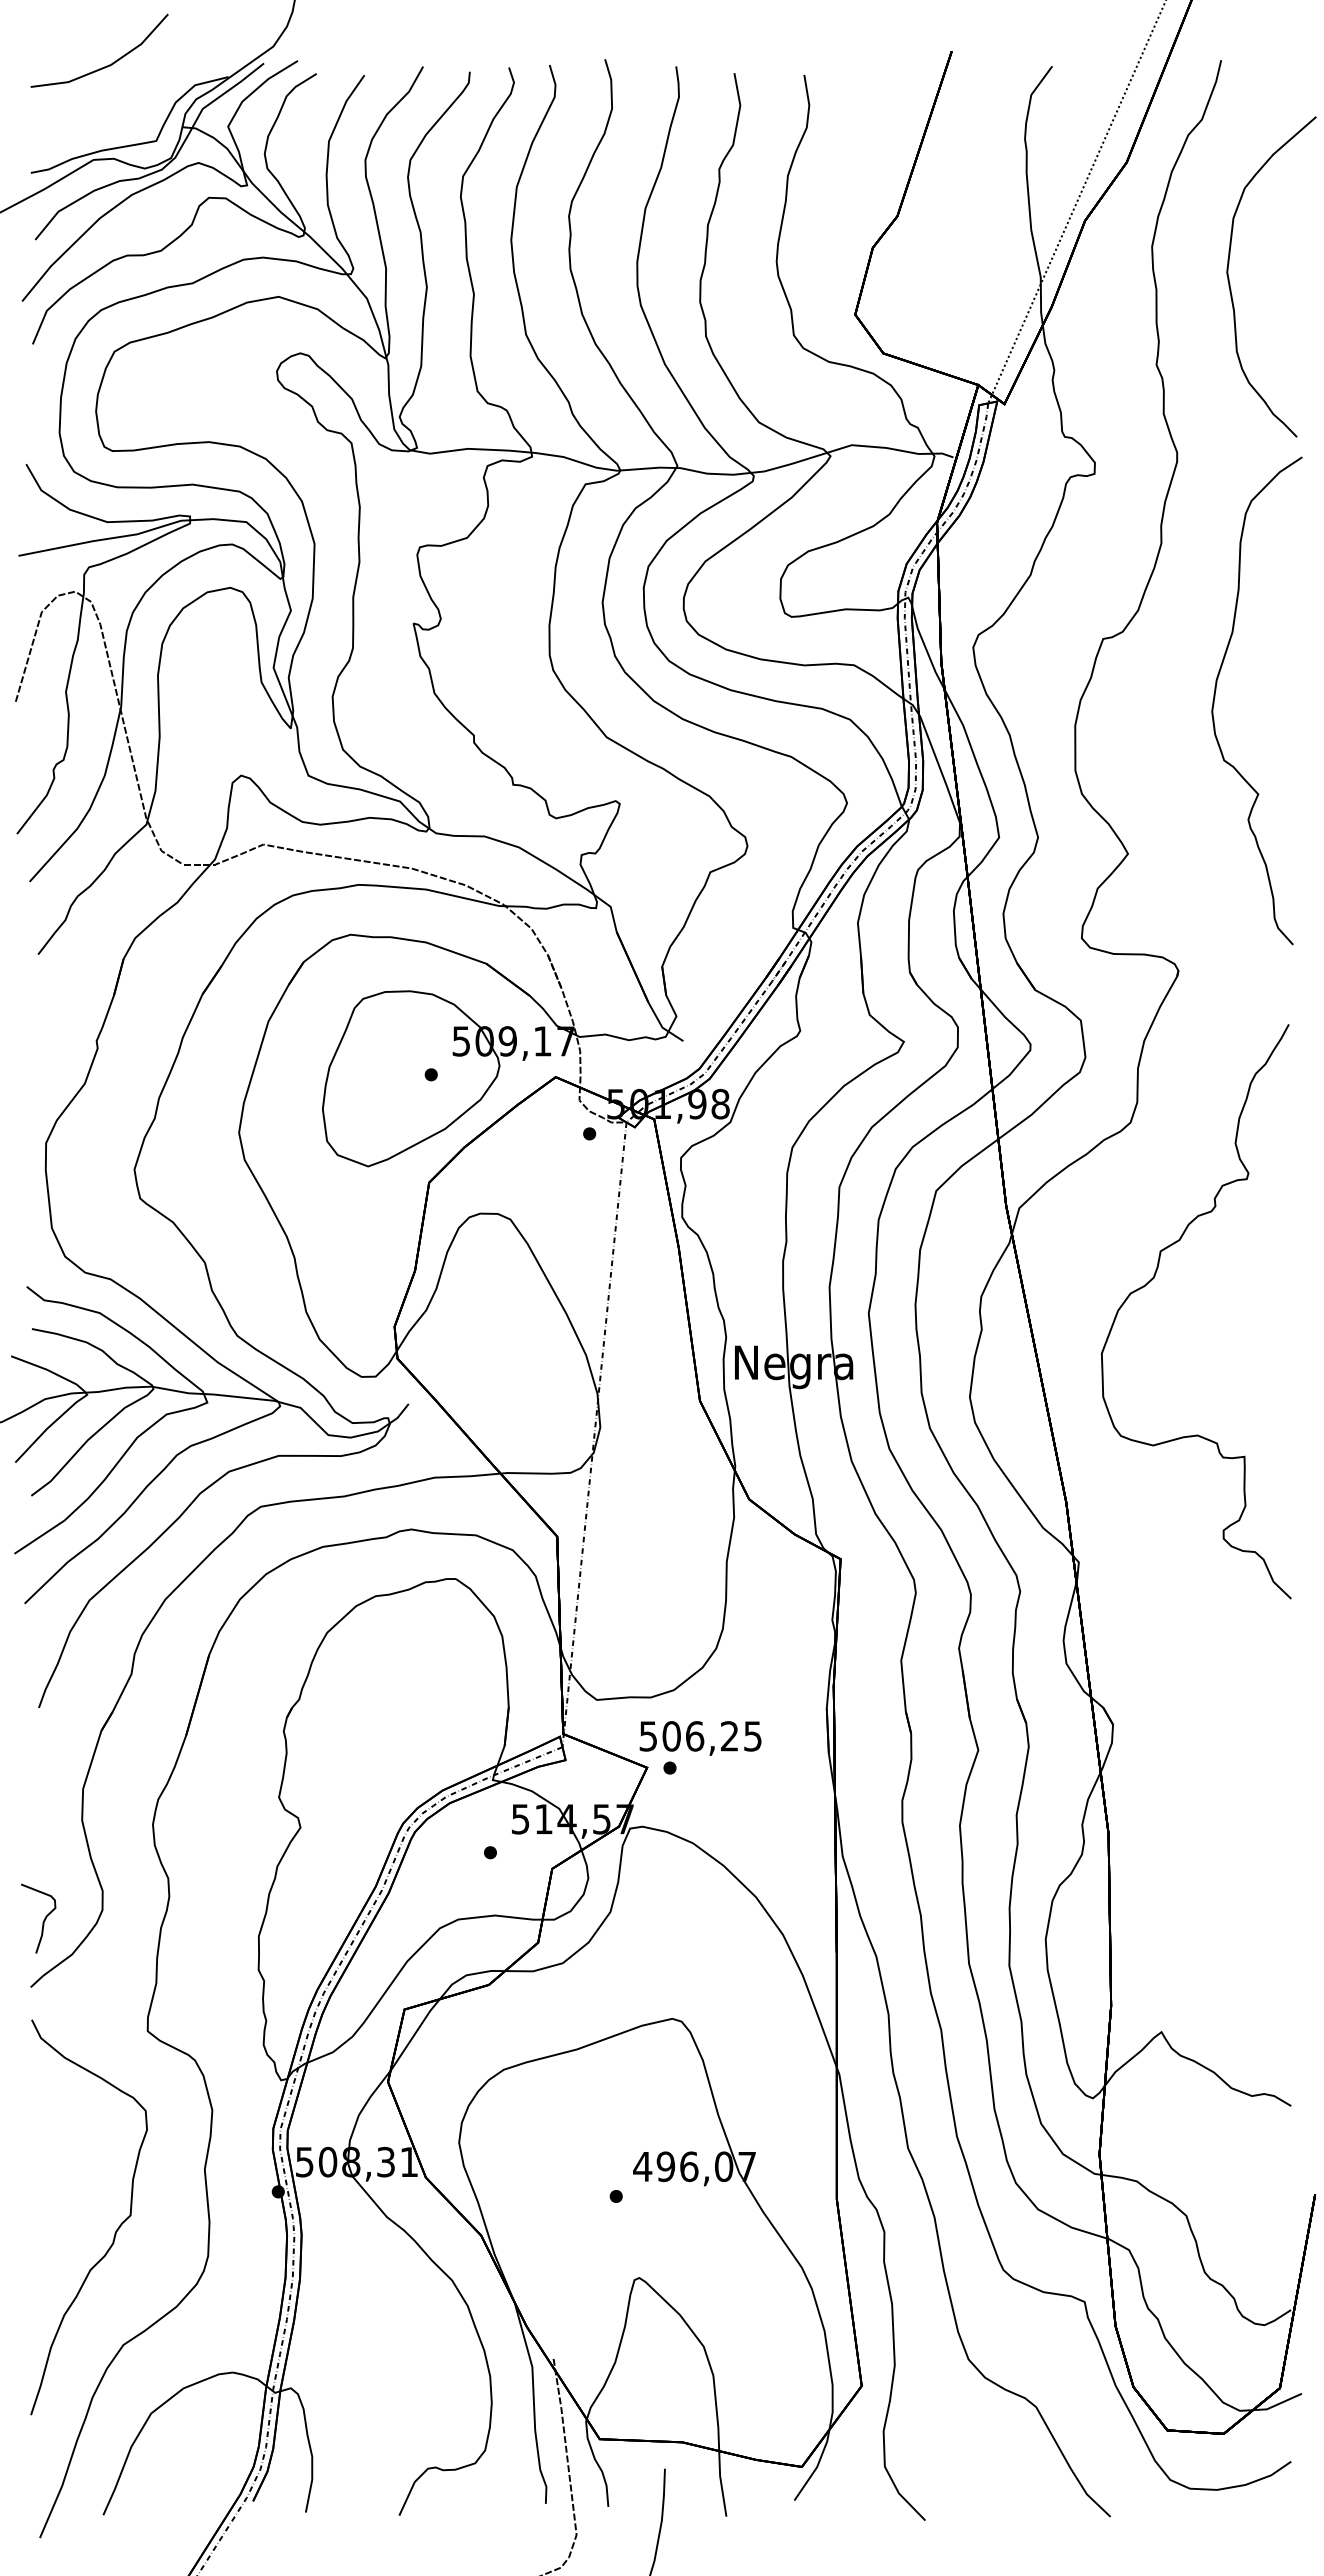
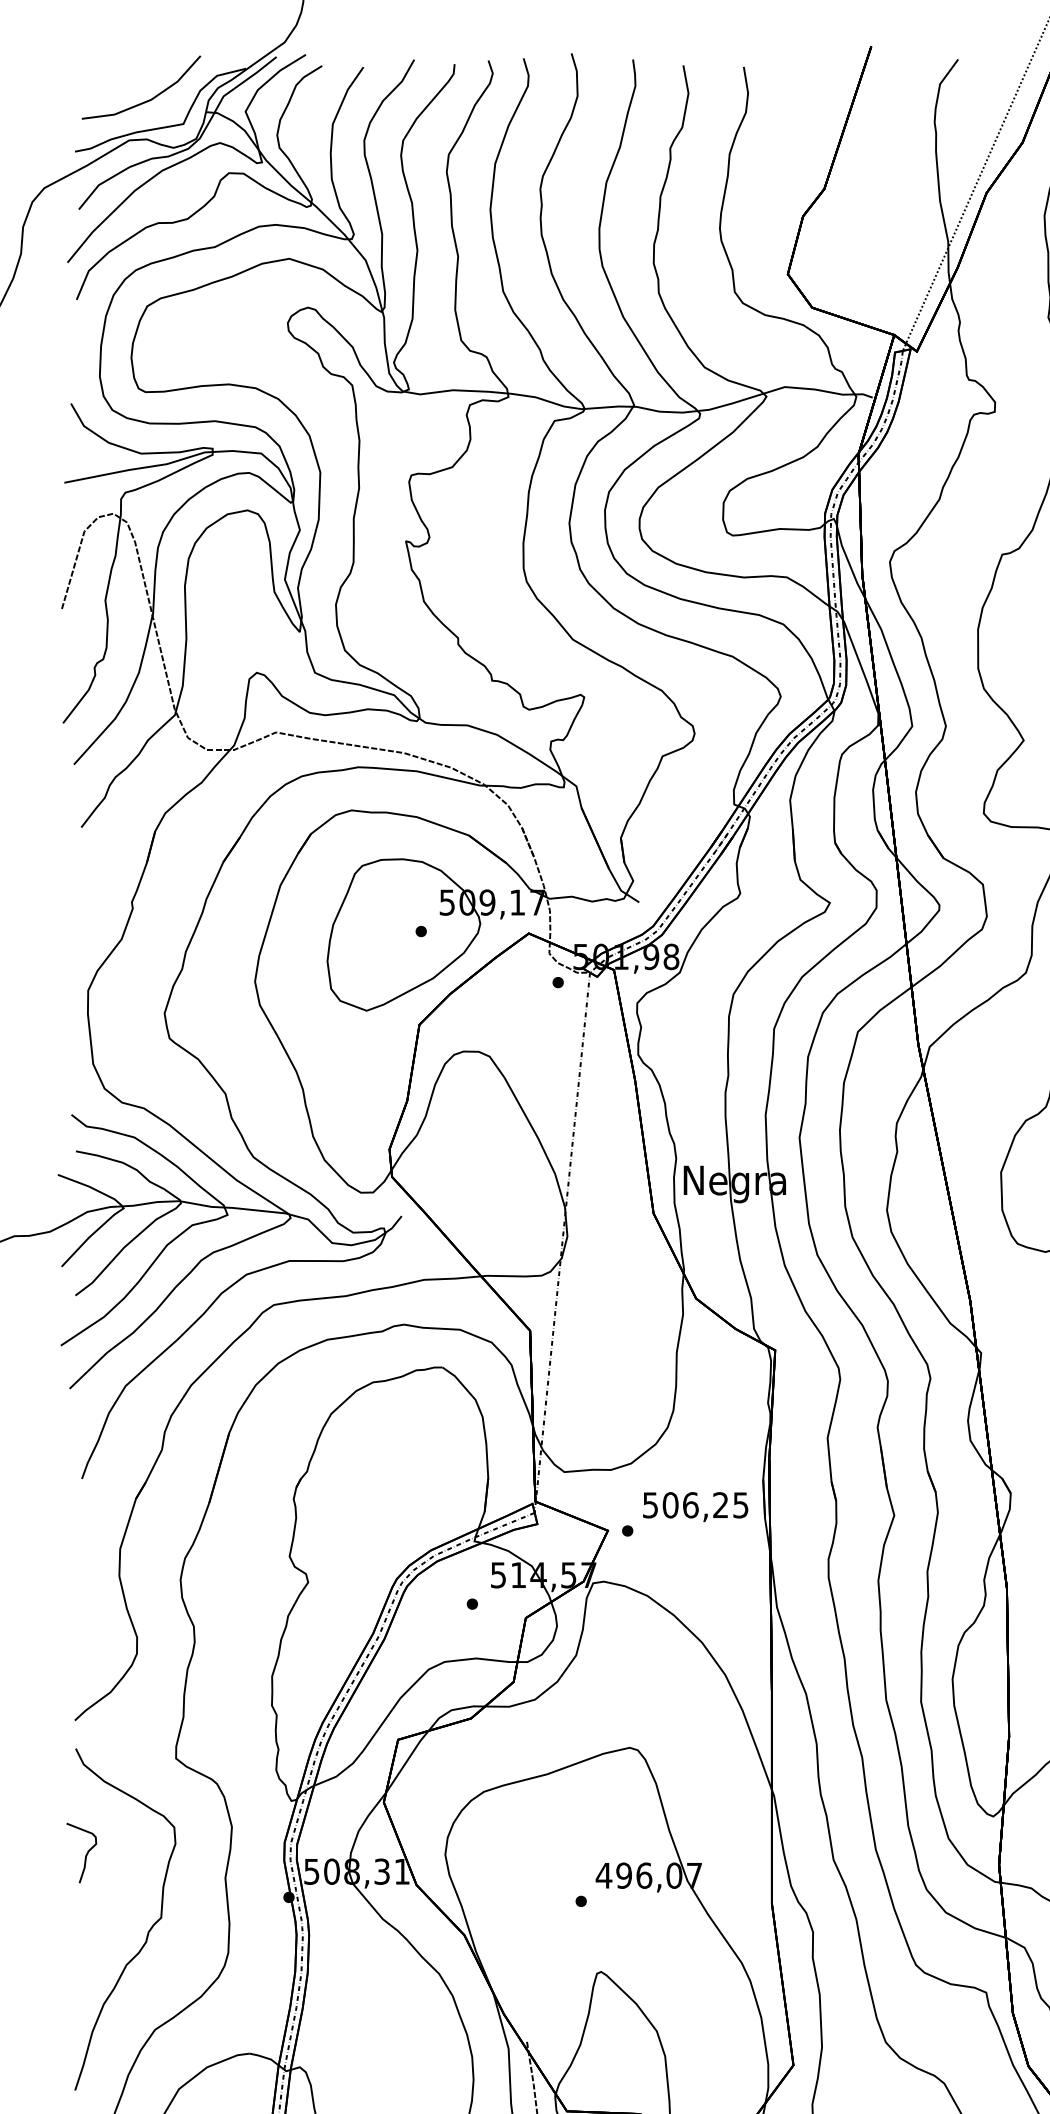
line: (106, 65) -> (147, 100), moved
text: (700, 1738) -> (695, 1507), moved
curve: (43, 1920) -> (85, 1854), moved

